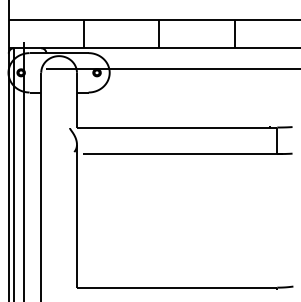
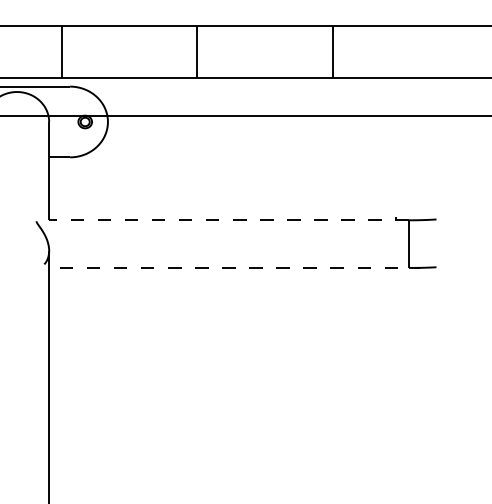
line: (176, 127) -> (227, 220), solid -> dashed
line: (183, 154) -> (240, 268), solid -> dashed

